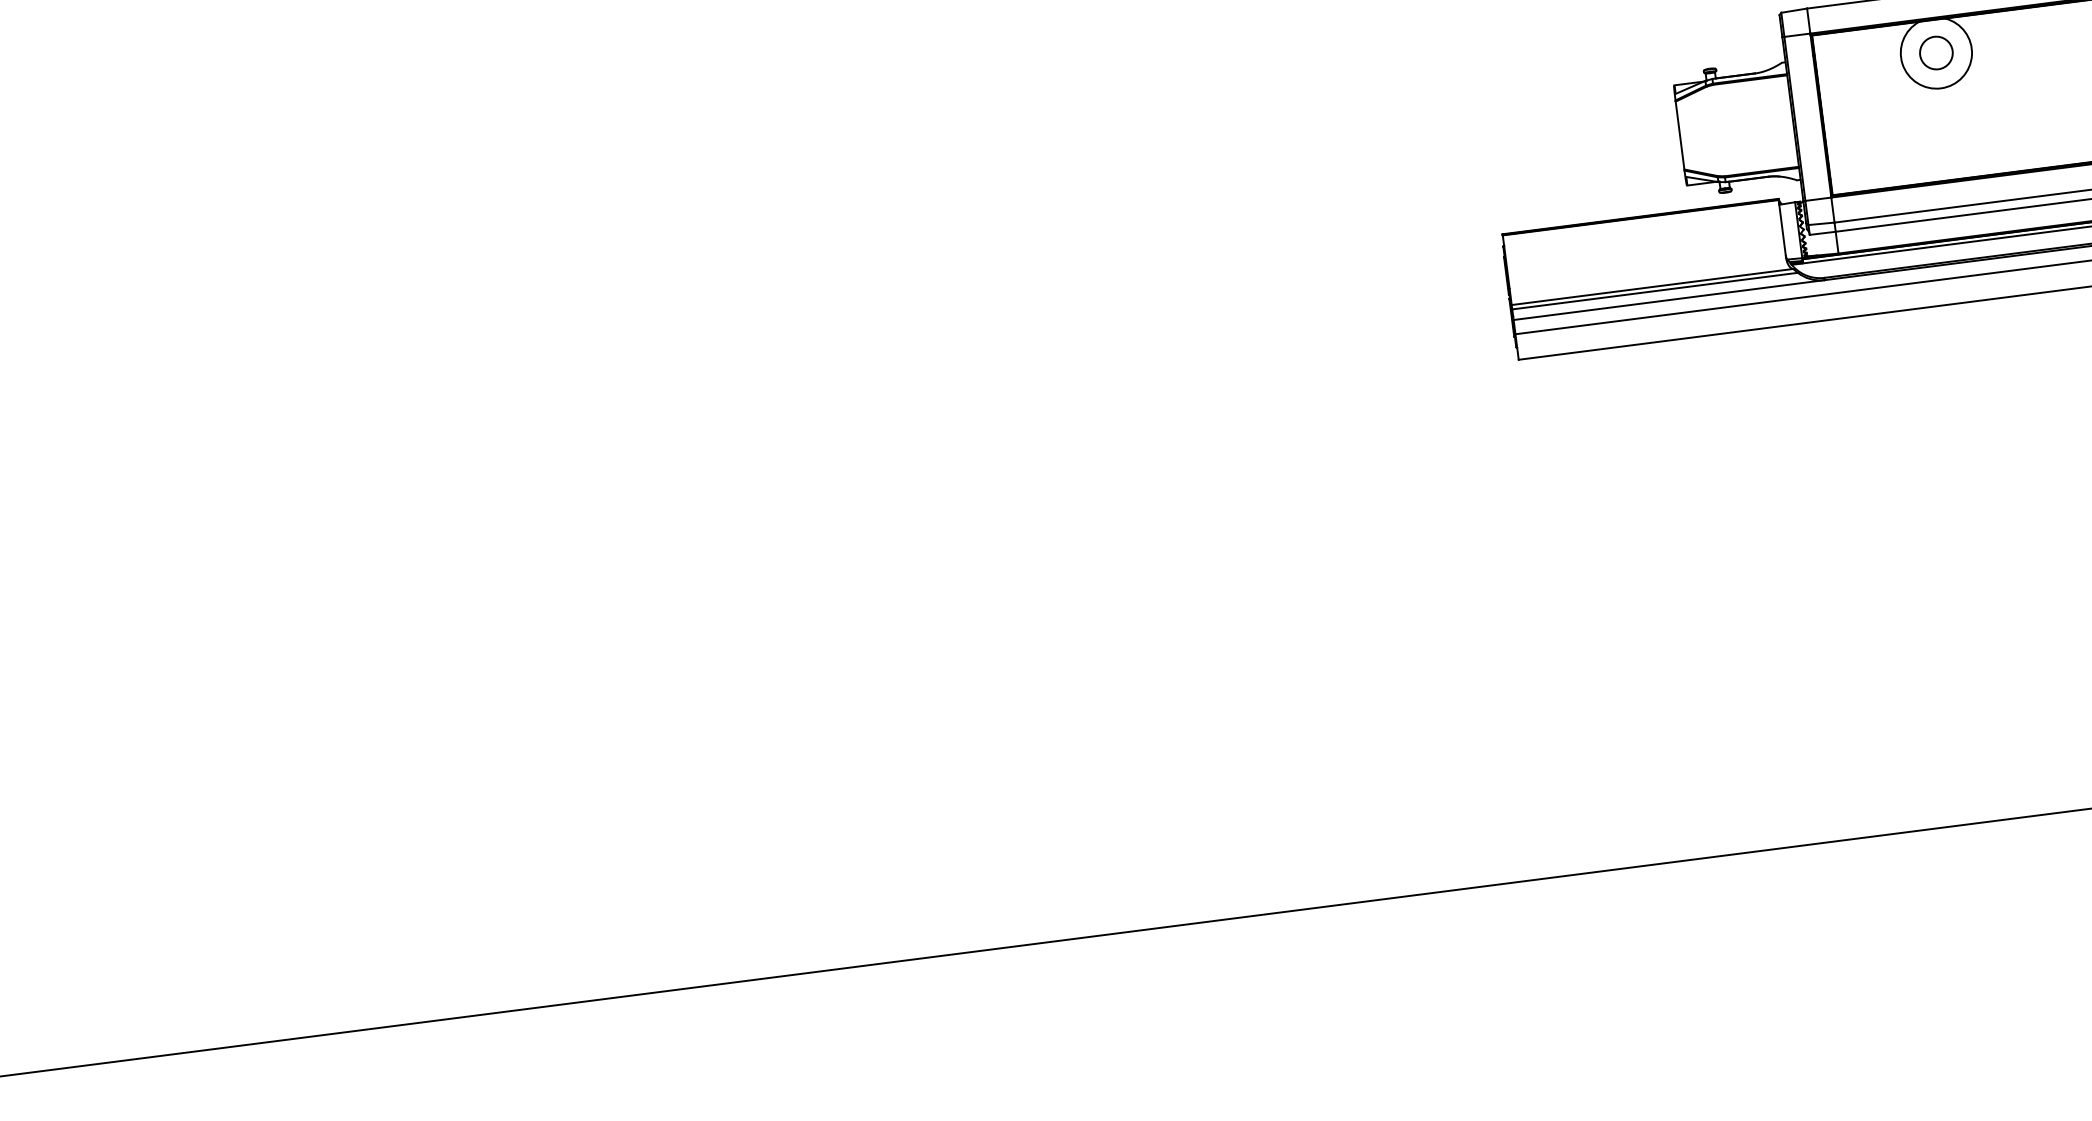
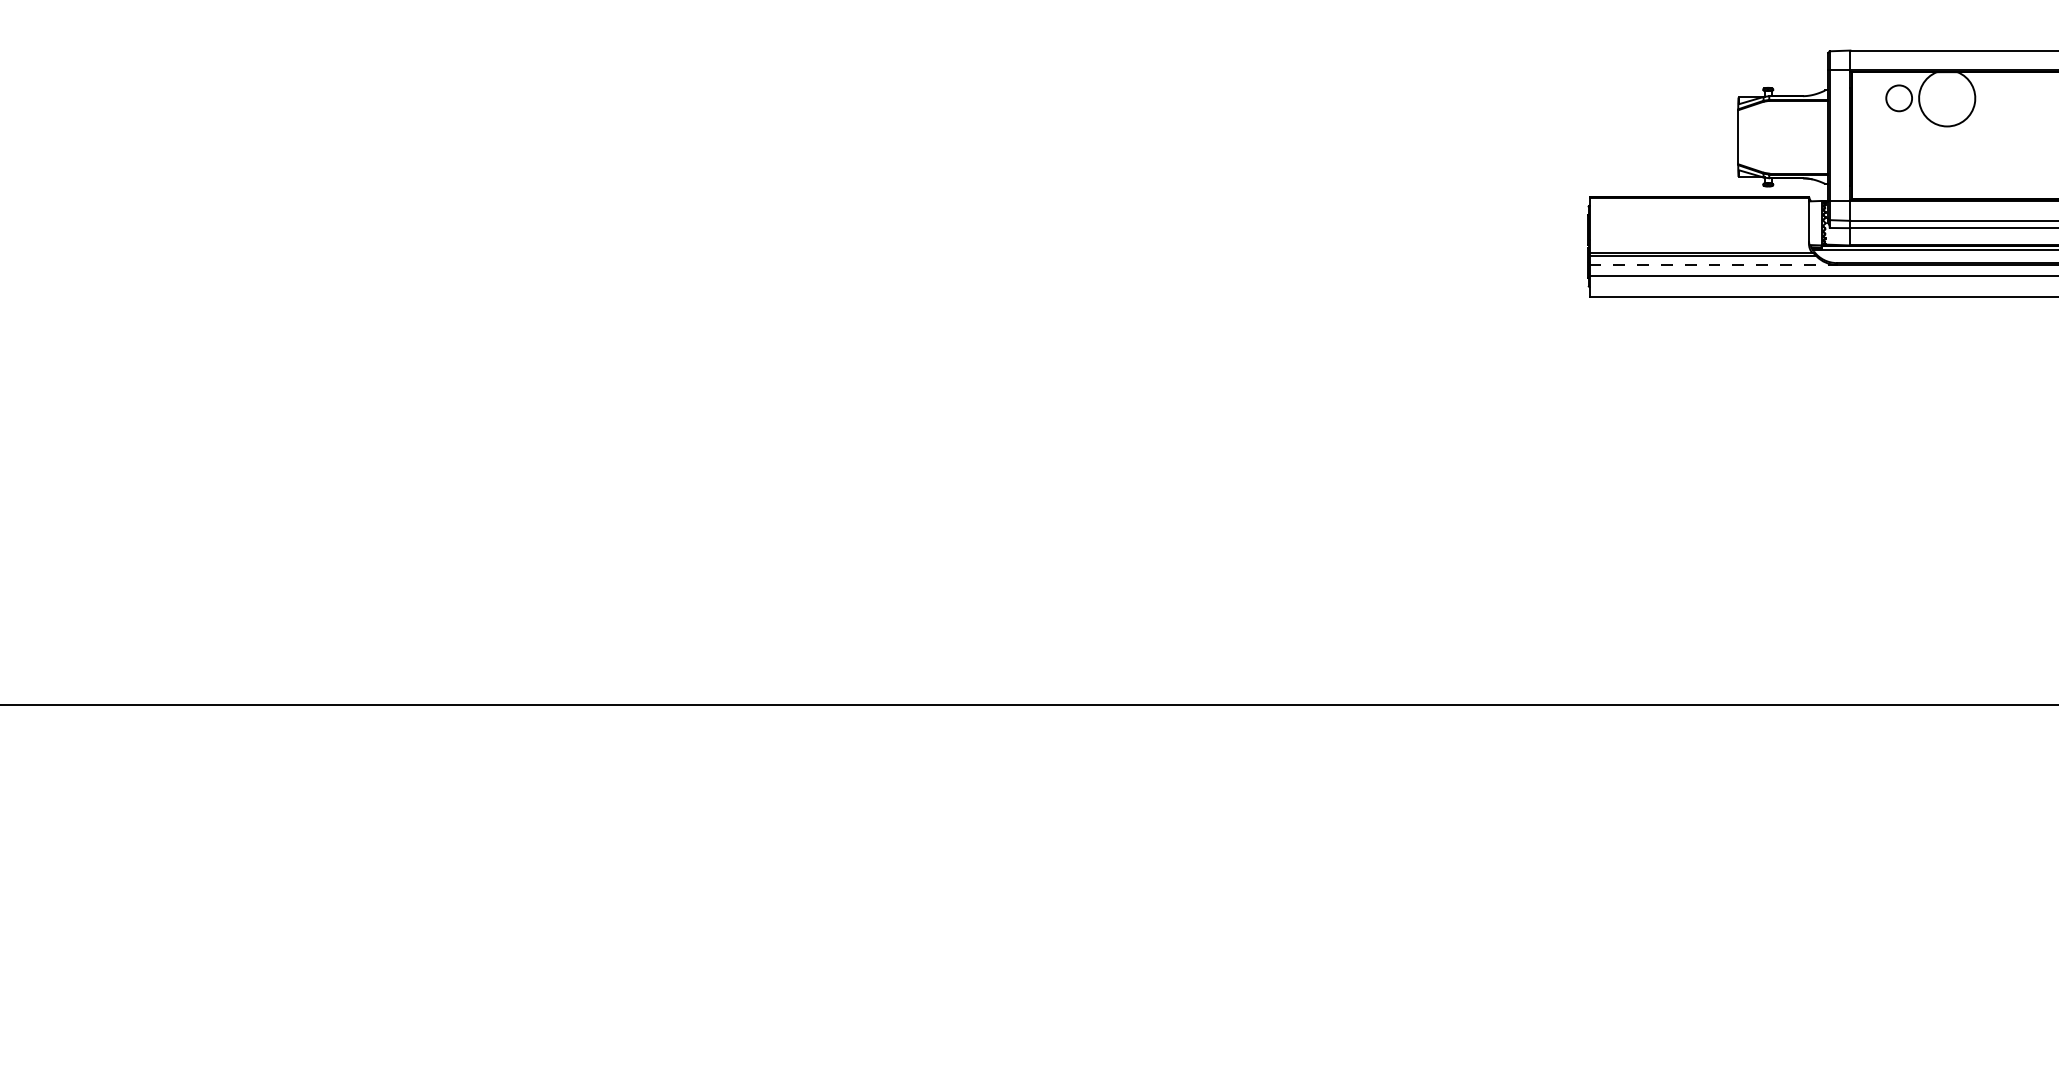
circle: (1935, 53) -> (1898, 98), moved
line: (1669, 299) -> (1713, 264), solid -> dashed

